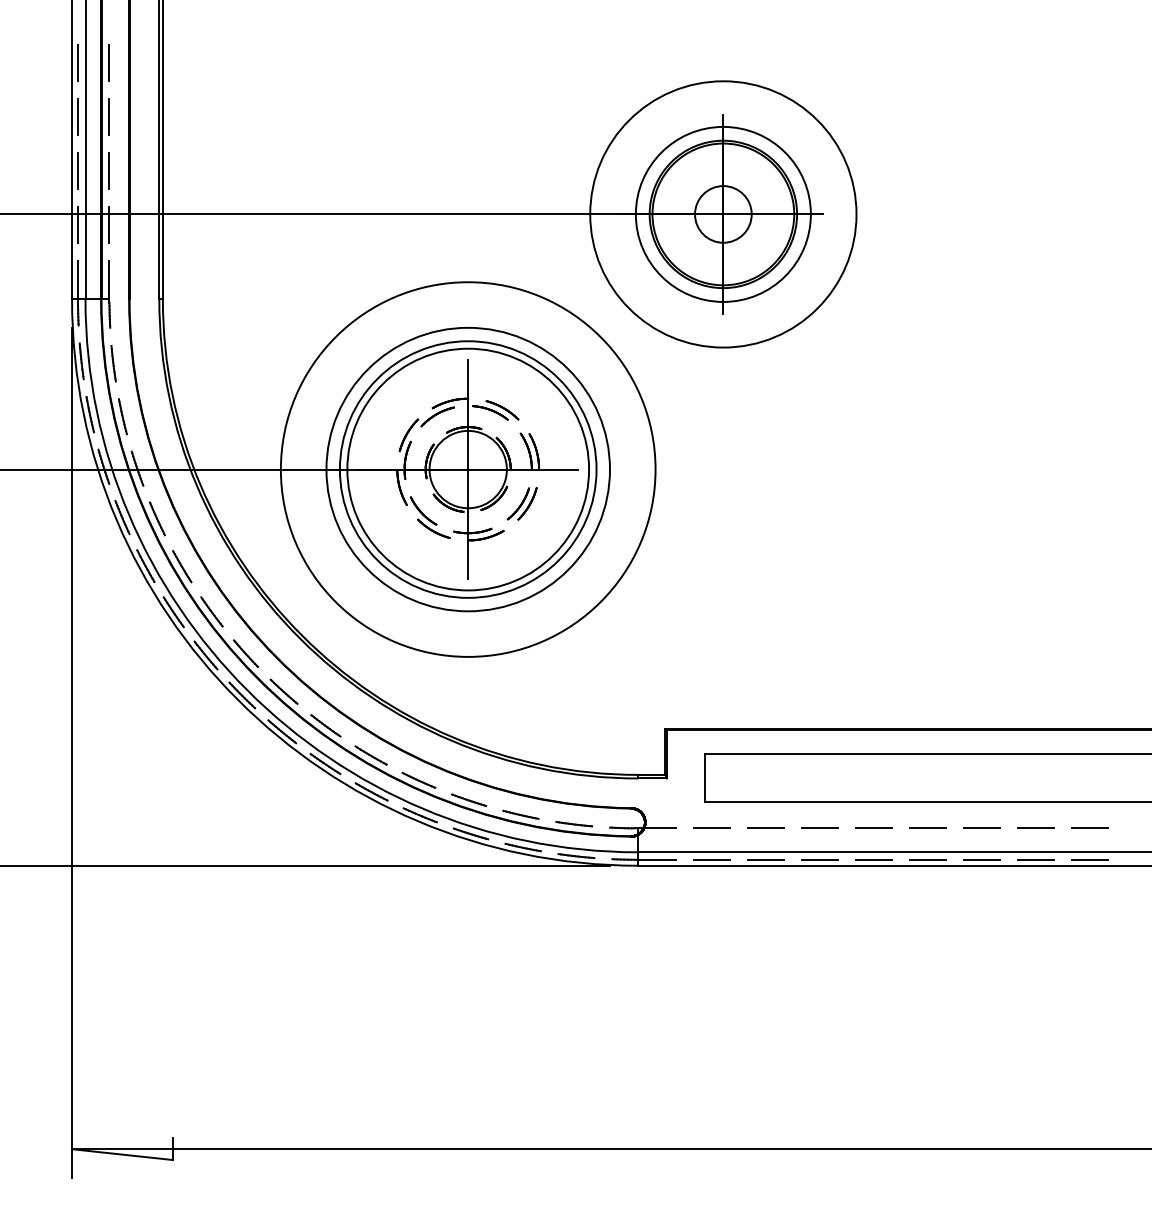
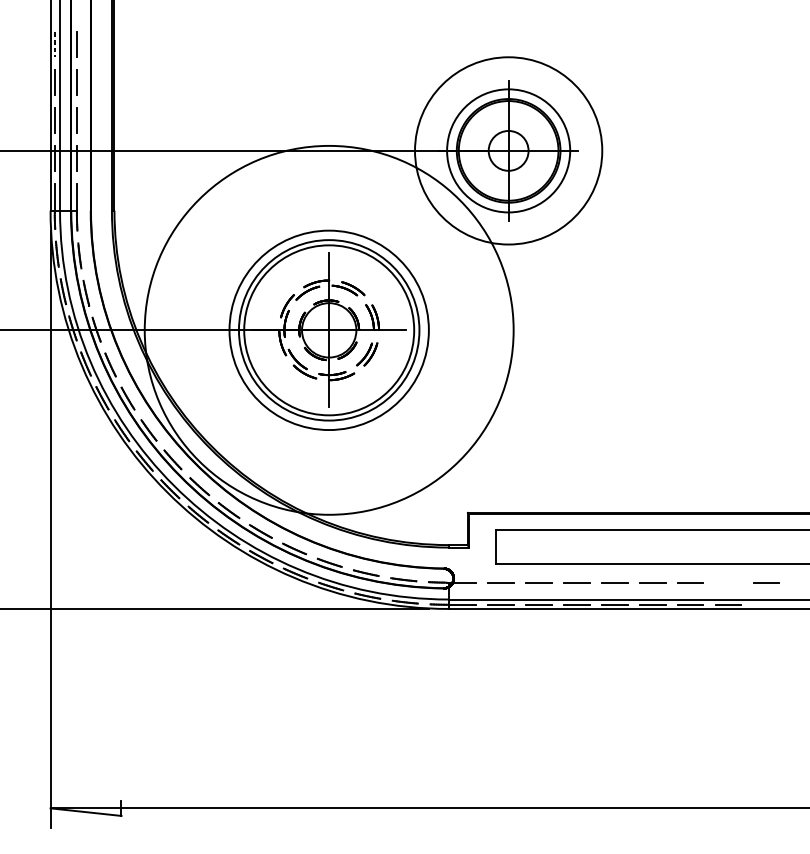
line: (78, 63) -> (55, 44), solid -> dashed
circle: (467, 469) -> (328, 330), size x1.4
line: (1036, 828) -> (728, 582), removed
line: (1090, 859) -> (766, 604), removed

